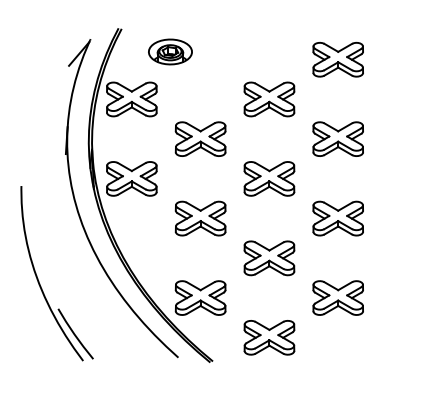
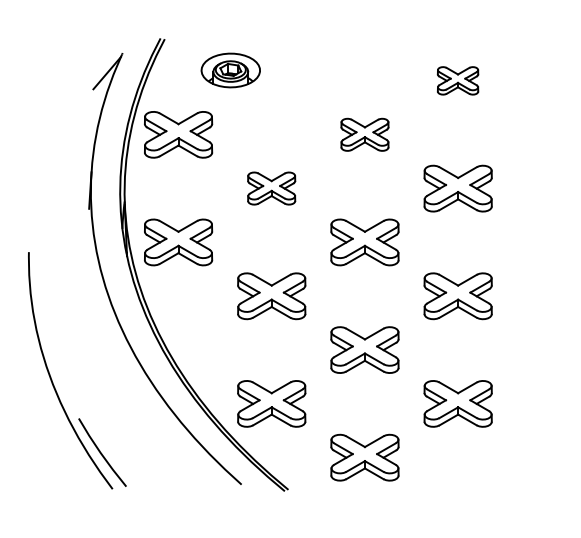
part: (337, 59) -> (457, 80), size x0.6
part: (269, 99) -> (365, 134), size x0.7
part: (200, 138) -> (271, 187), size x0.7

